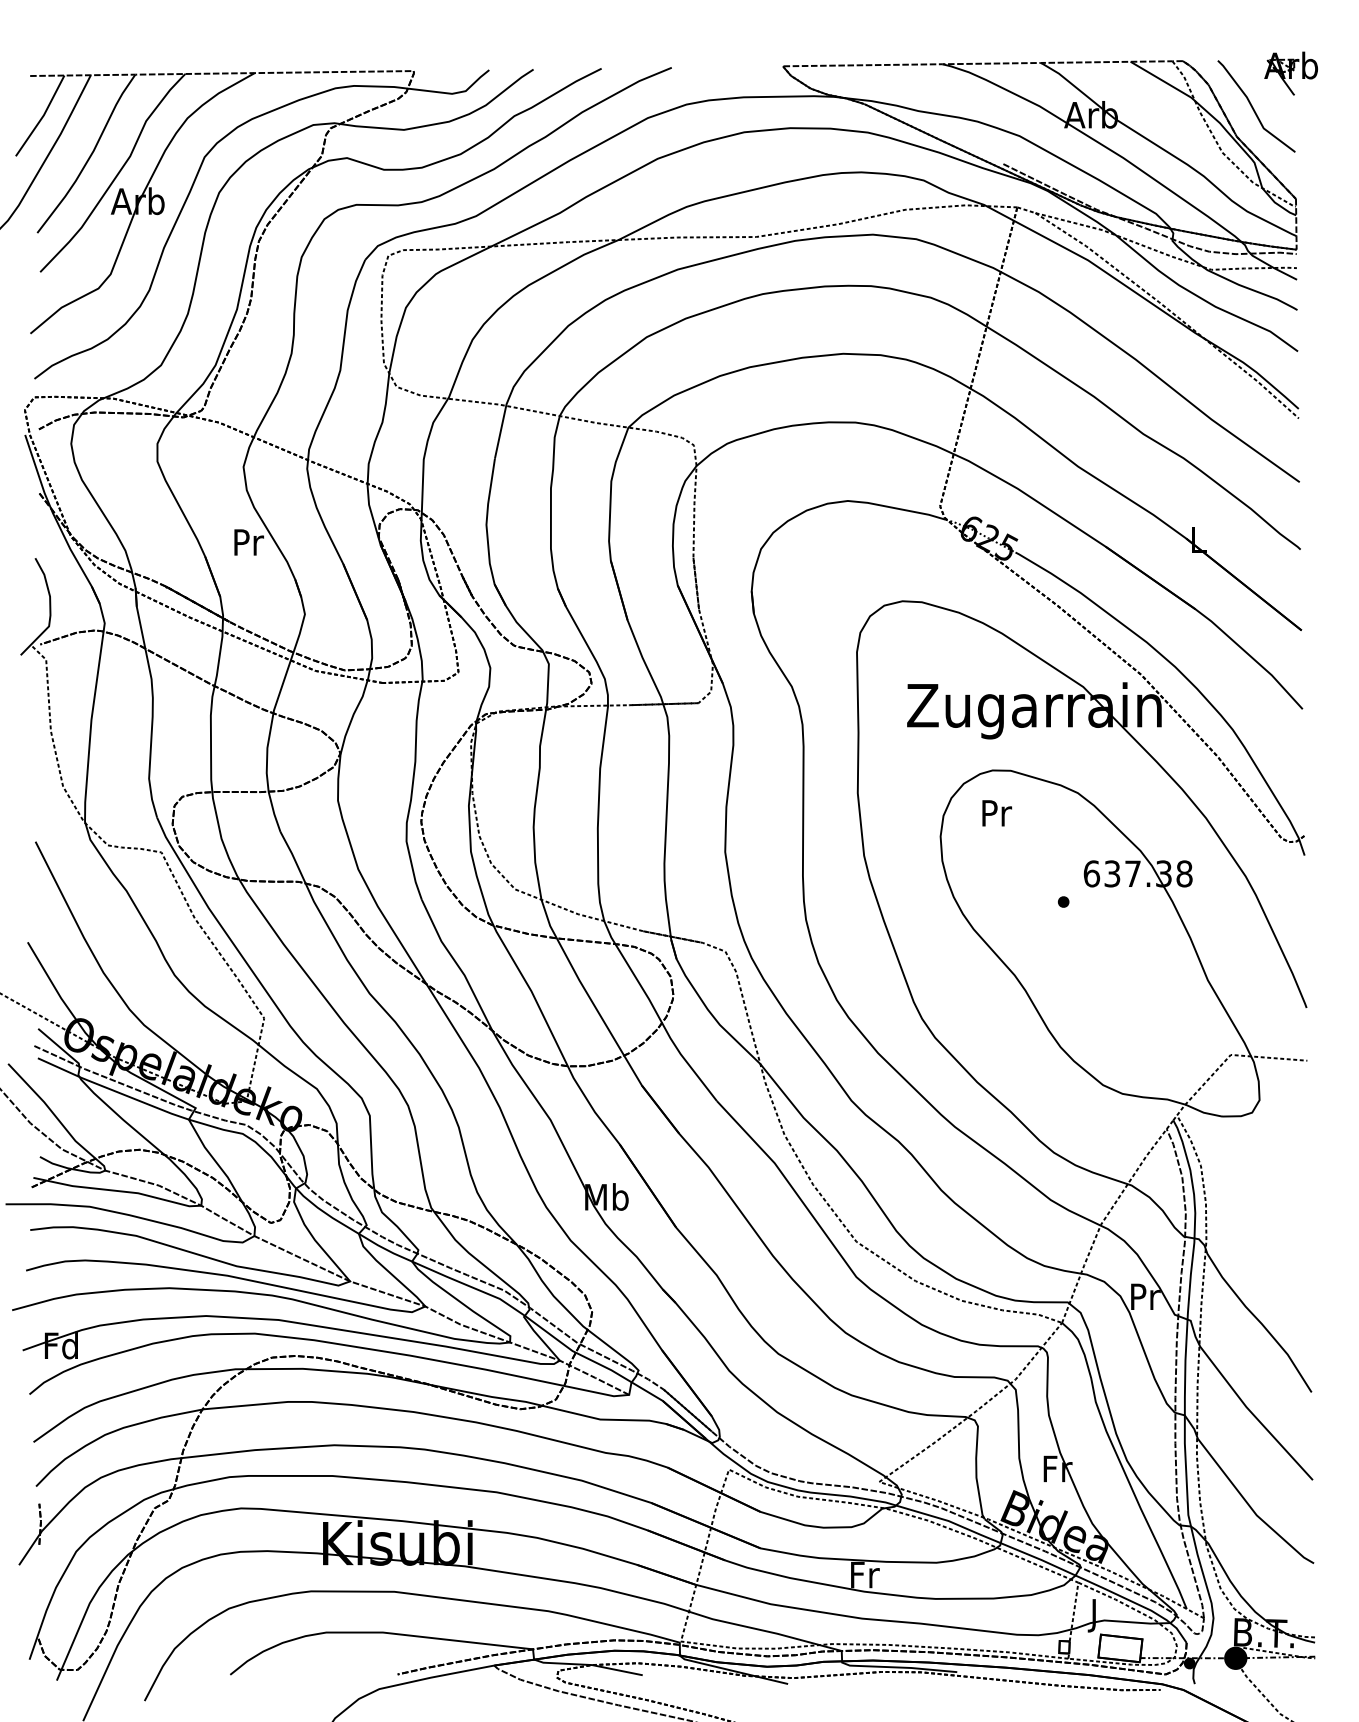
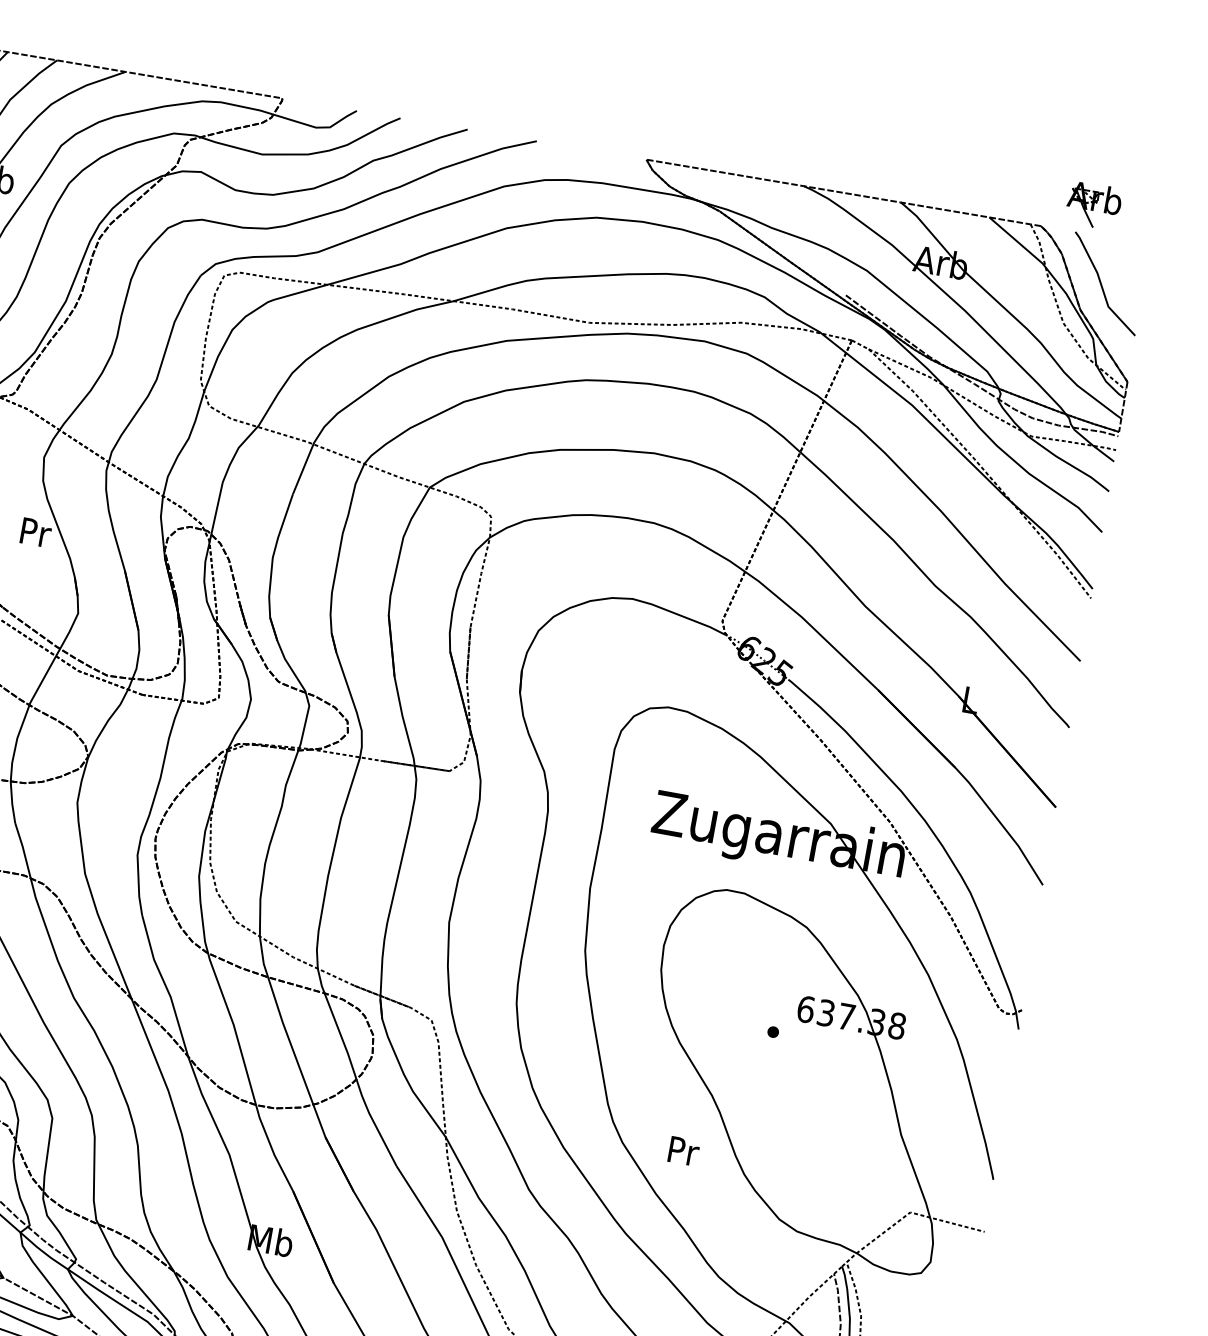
part: (1290, 73) -> (1093, 205), moved
text: (997, 813) -> (684, 1151), moved

